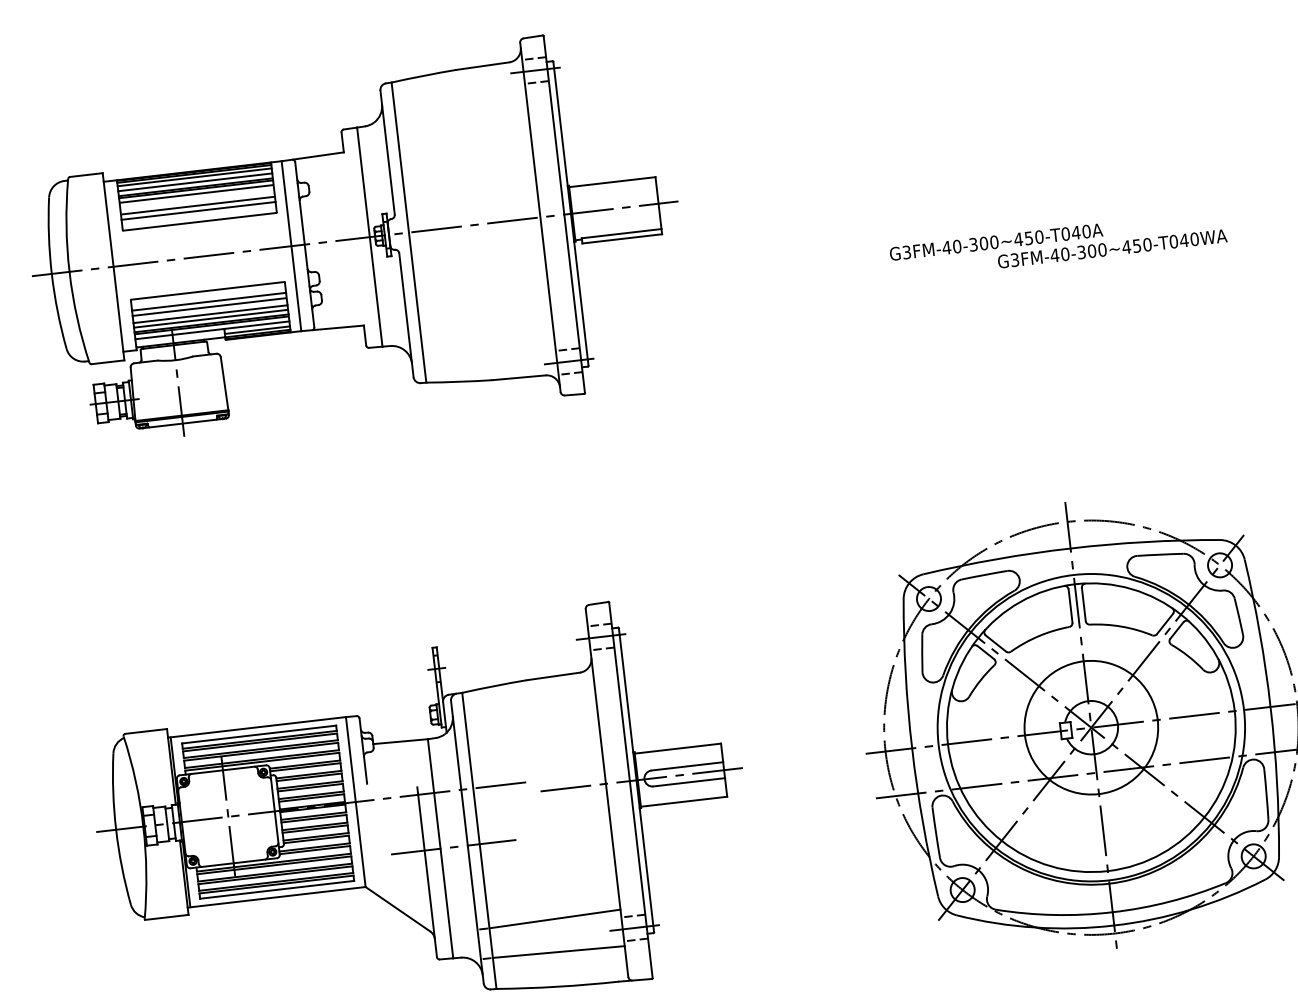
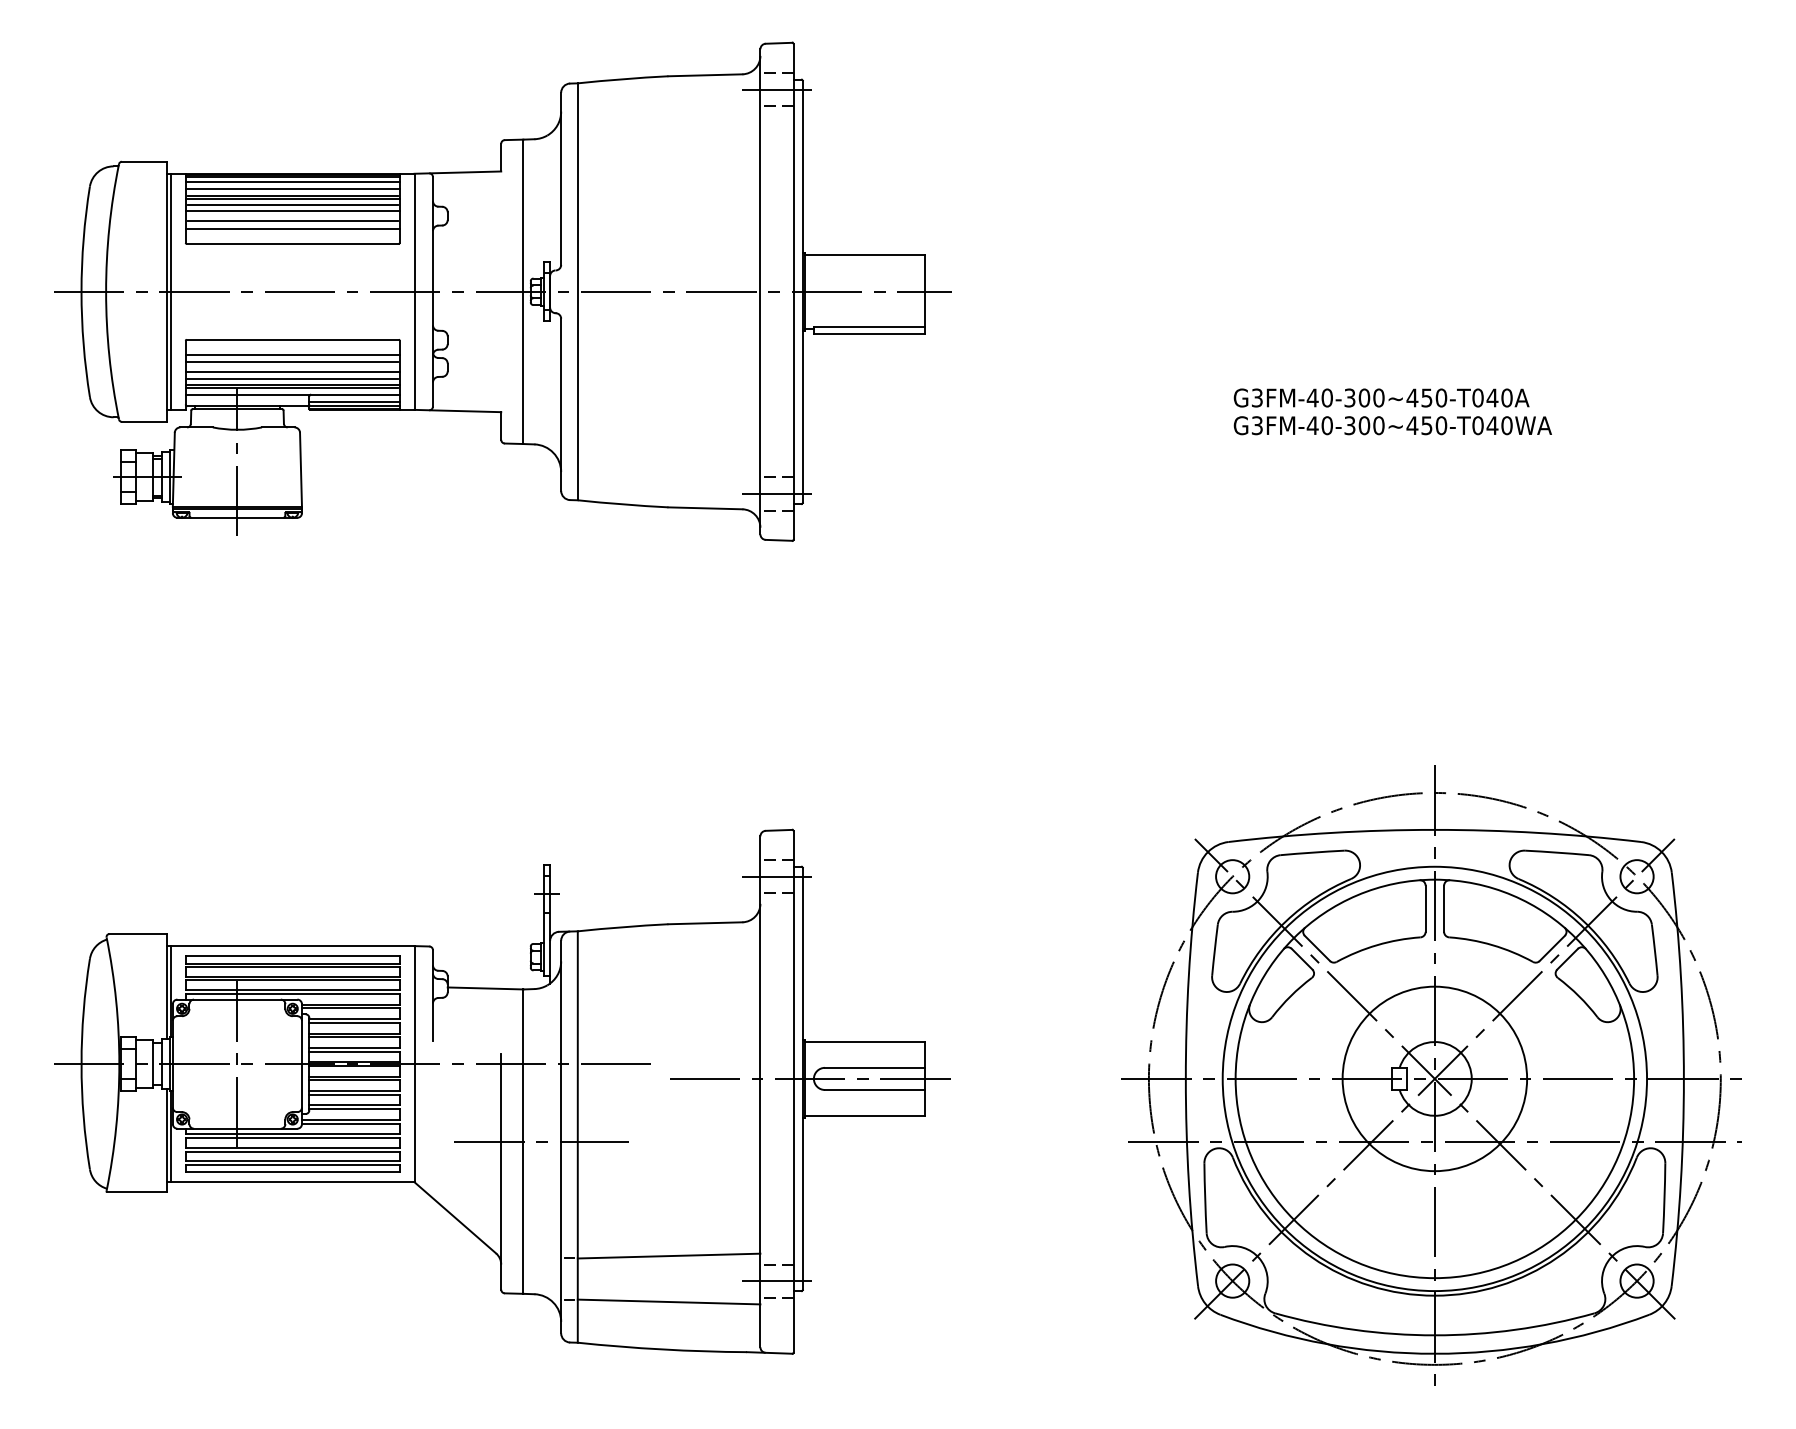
line: (196, 198) -> (292, 211), added
text: (1112, 248) -> (1392, 425), moved
line: (116, 266) -> (171, 291), added

